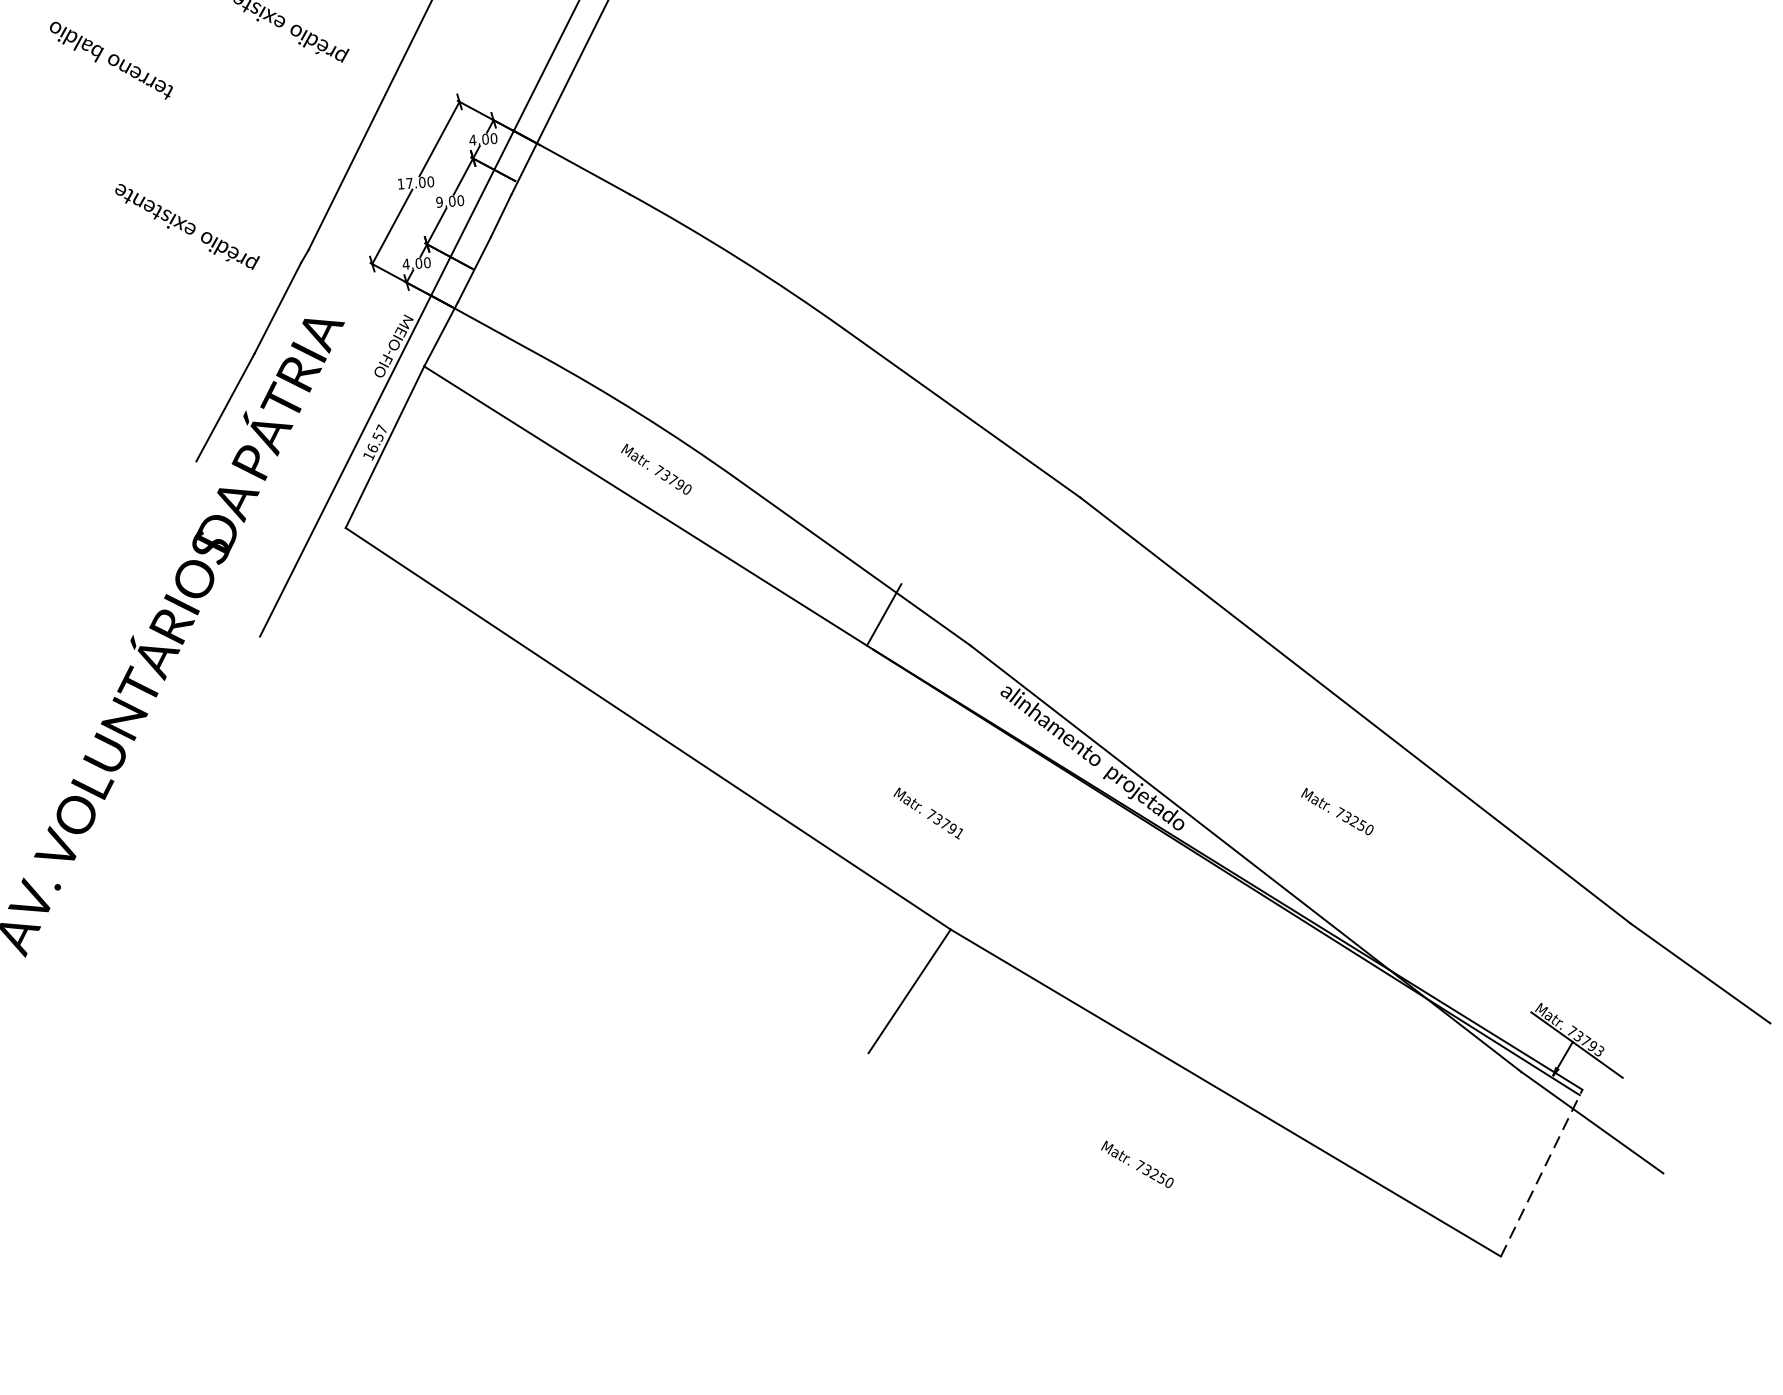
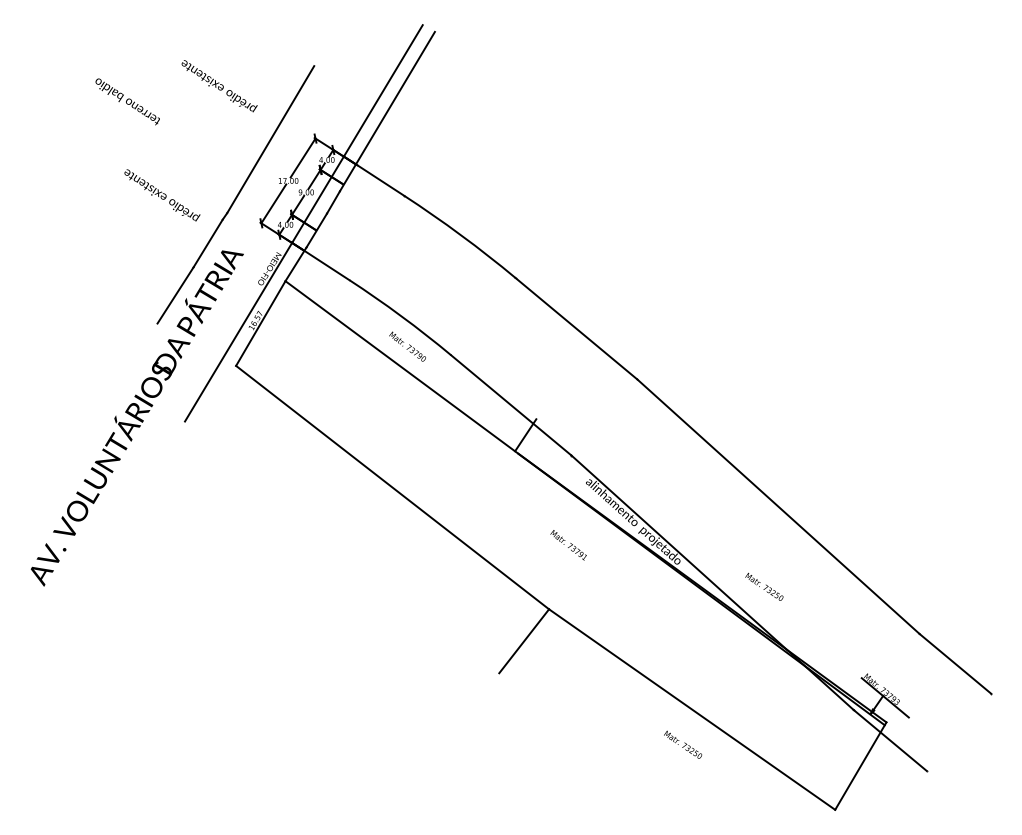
text: (1337, 810) -> (764, 586), moved
text: (928, 814) -> (568, 545), moved
text: (1138, 1163) -> (683, 744), moved
line: (1541, 1173) -> (860, 766), dashed -> solid

